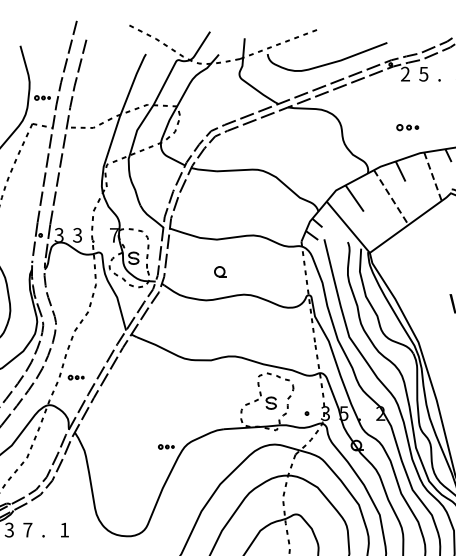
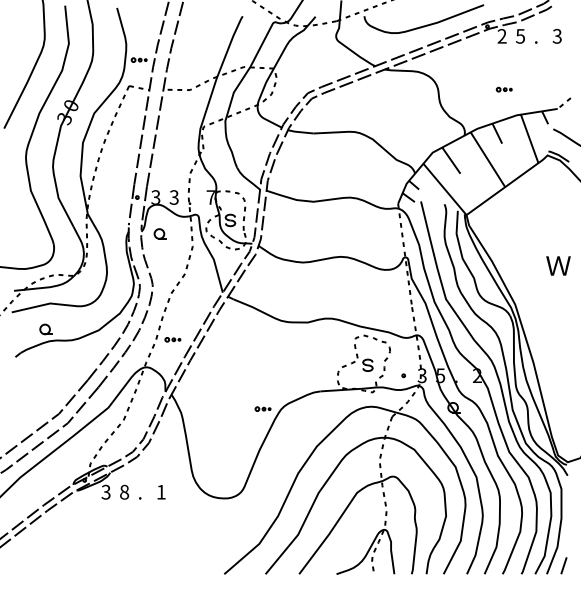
part: (406, 127) -> (503, 89), size x0.71
line: (432, 176) -> (529, 138), dashed -> solid
line: (391, 198) -> (488, 160), dashed -> solid
part: (219, 271) -> (159, 233), moved
text: (27, 529) -> (124, 491), 7 -> 8

